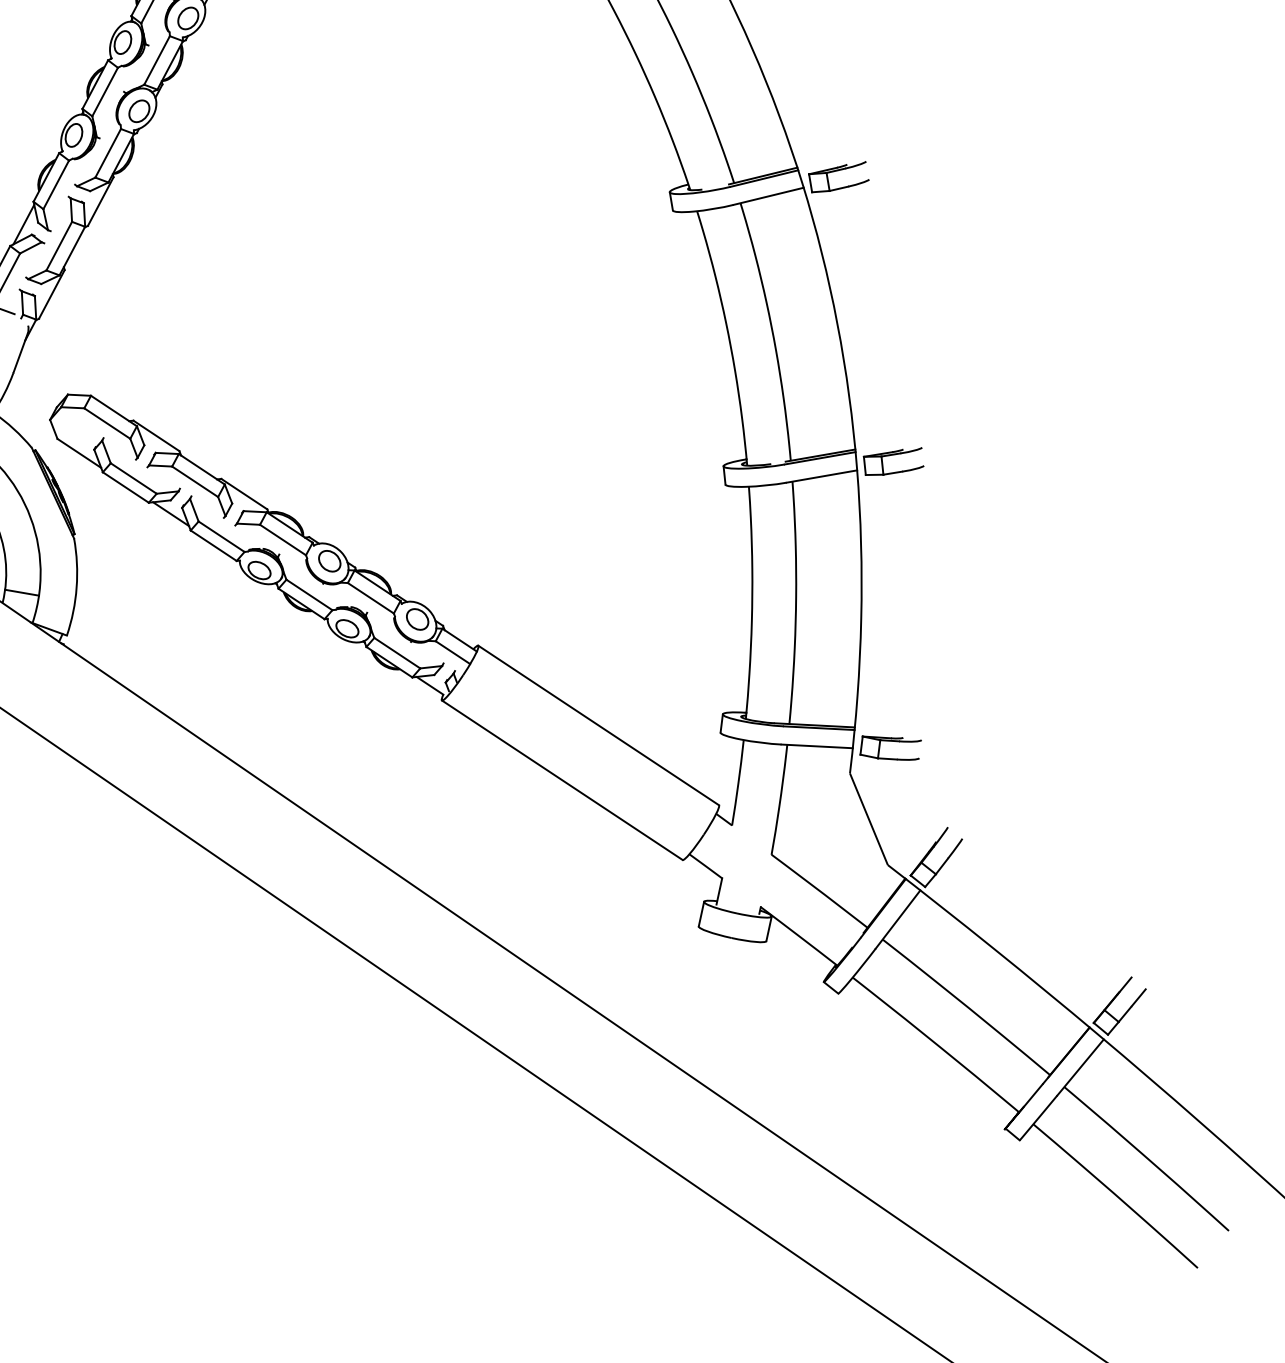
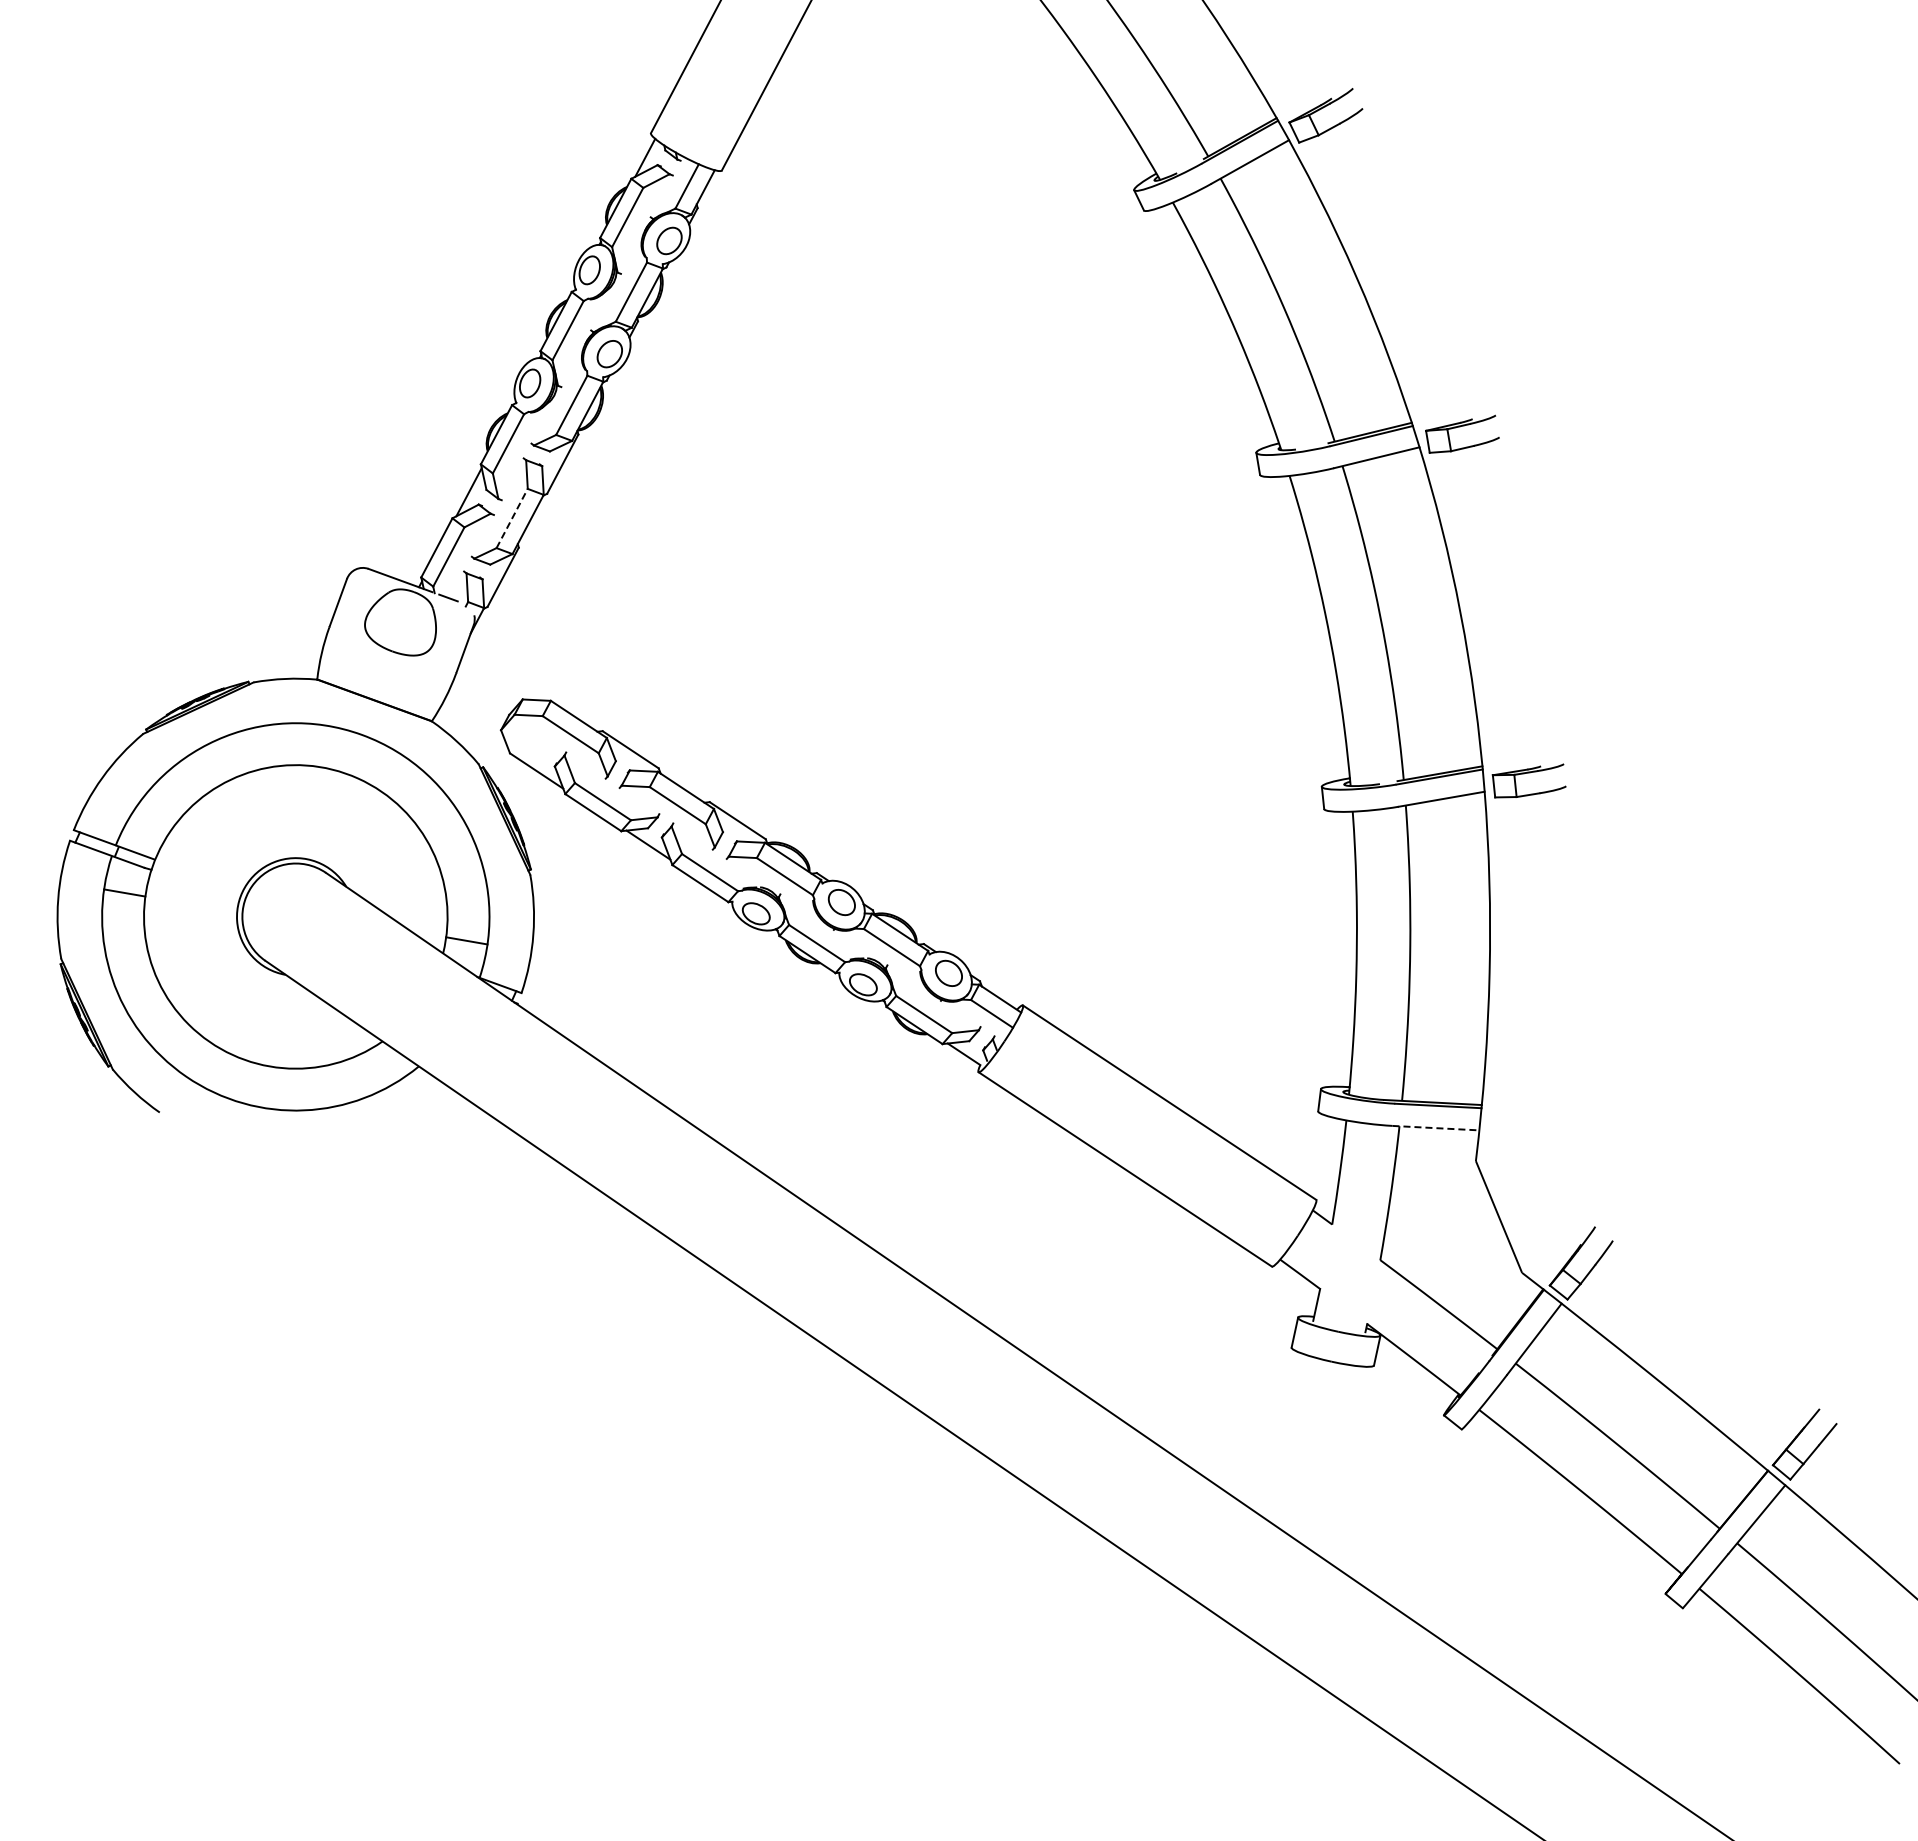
line: (59, 246) -> (512, 518), solid -> dashed
part: (890, 741) -> (1525, 1122), removed
line: (817, 746) -> (1436, 1128), solid -> dashed

